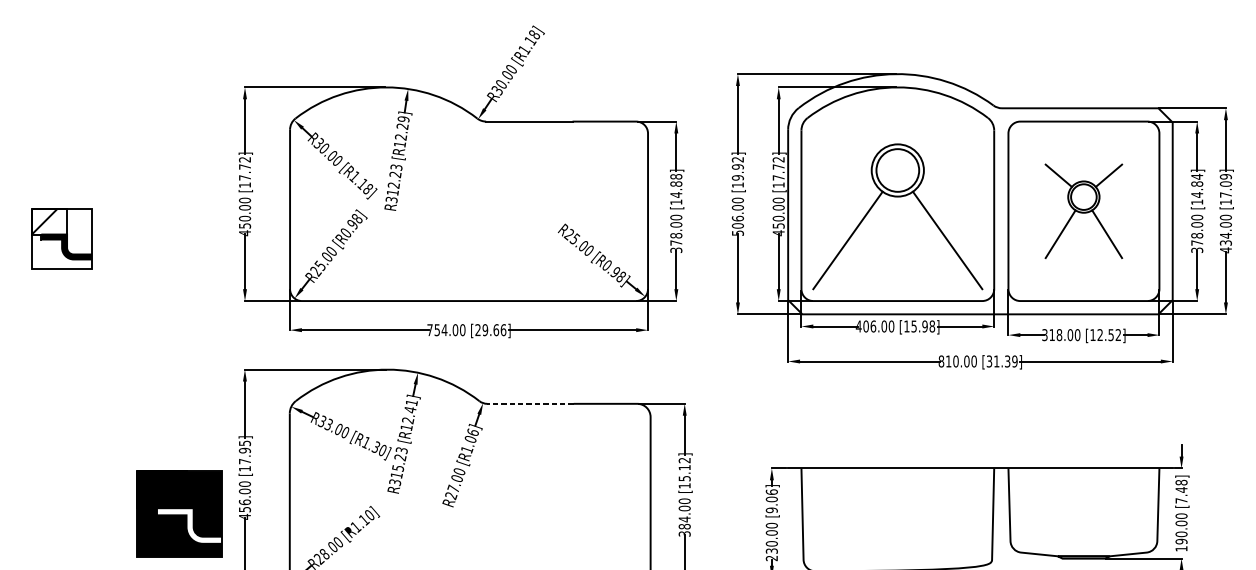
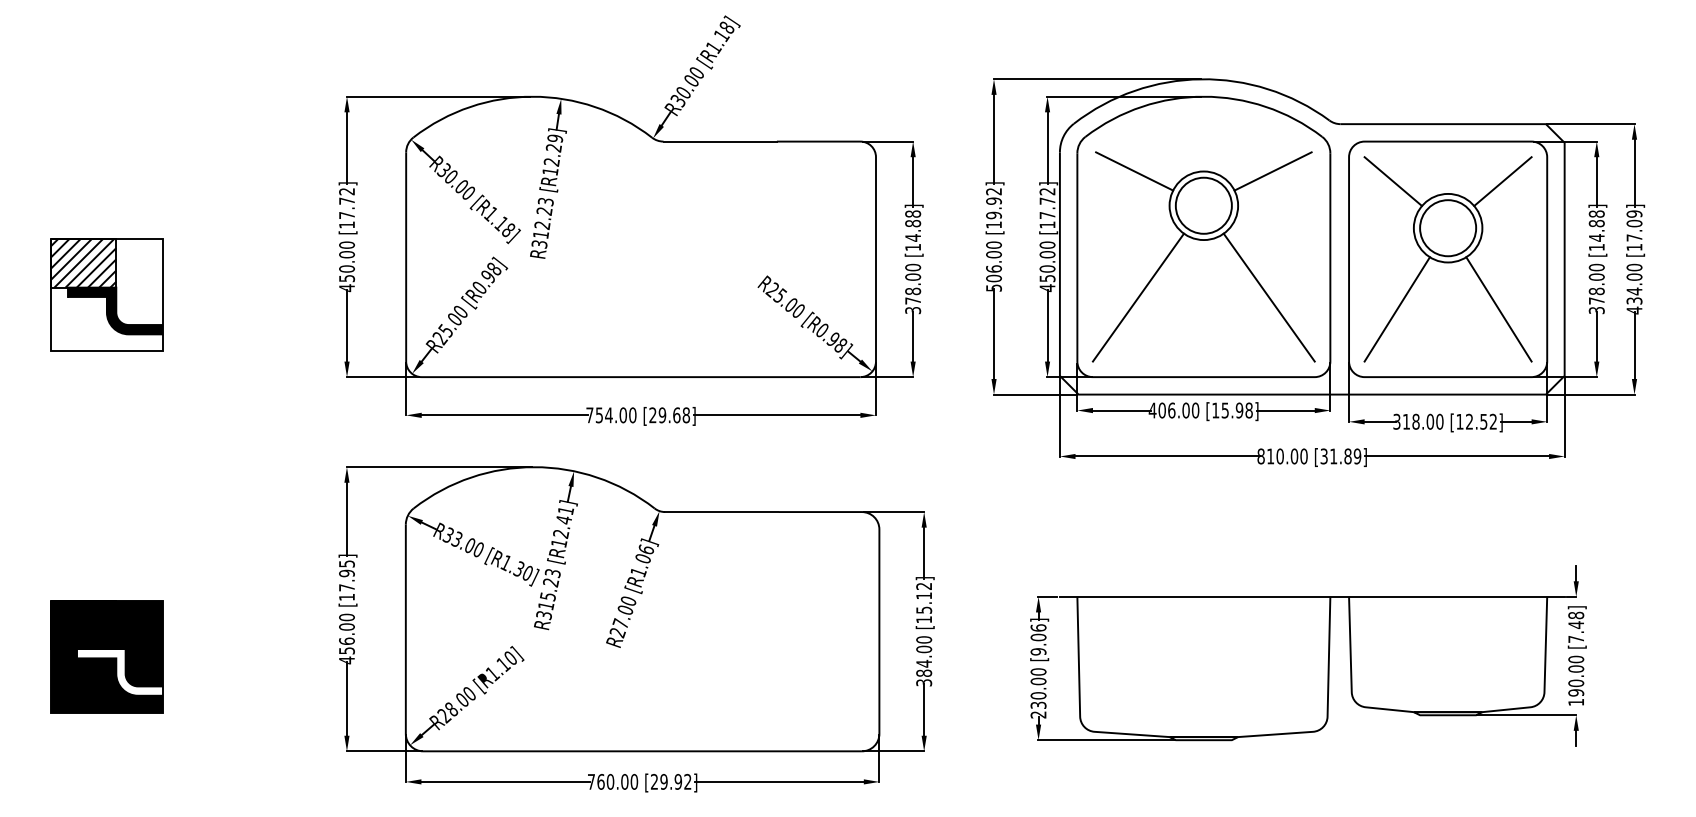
line: (844, 144) -> (1134, 171), added
line: (950, 144) -> (1272, 171), added
text: (1196, 177) -> (1596, 214), [14.84] -> [14.88]
part: (1083, 211) -> (1447, 259), size x1.67
part: (61, 238) -> (106, 294), size x1.43
text: (503, 330) -> (686, 415), [29.66] -> [29.68]
text: (1007, 361) -> (1347, 456), [31.39] -> [31.89]
line: (530, 404) -> (721, 512), dashed -> solid
part: (179, 513) -> (106, 656), moved

